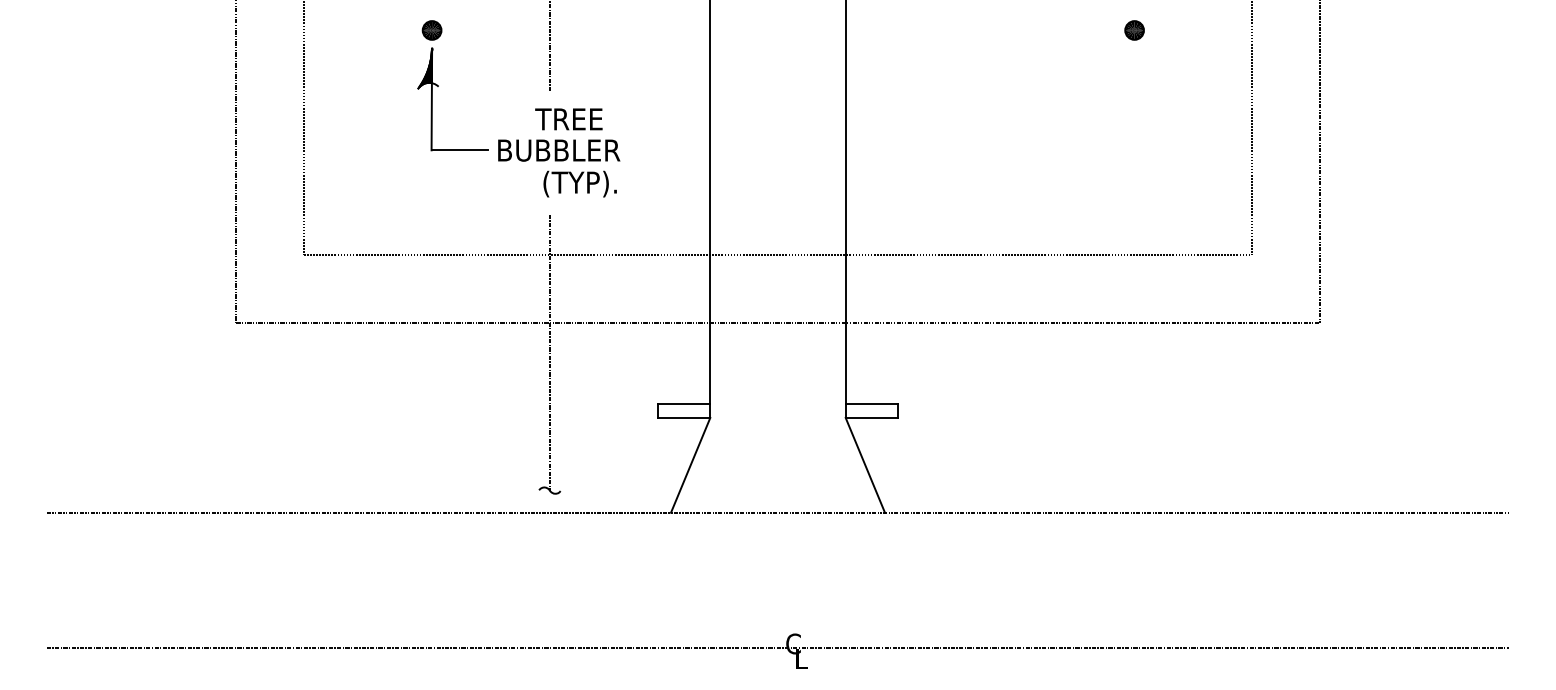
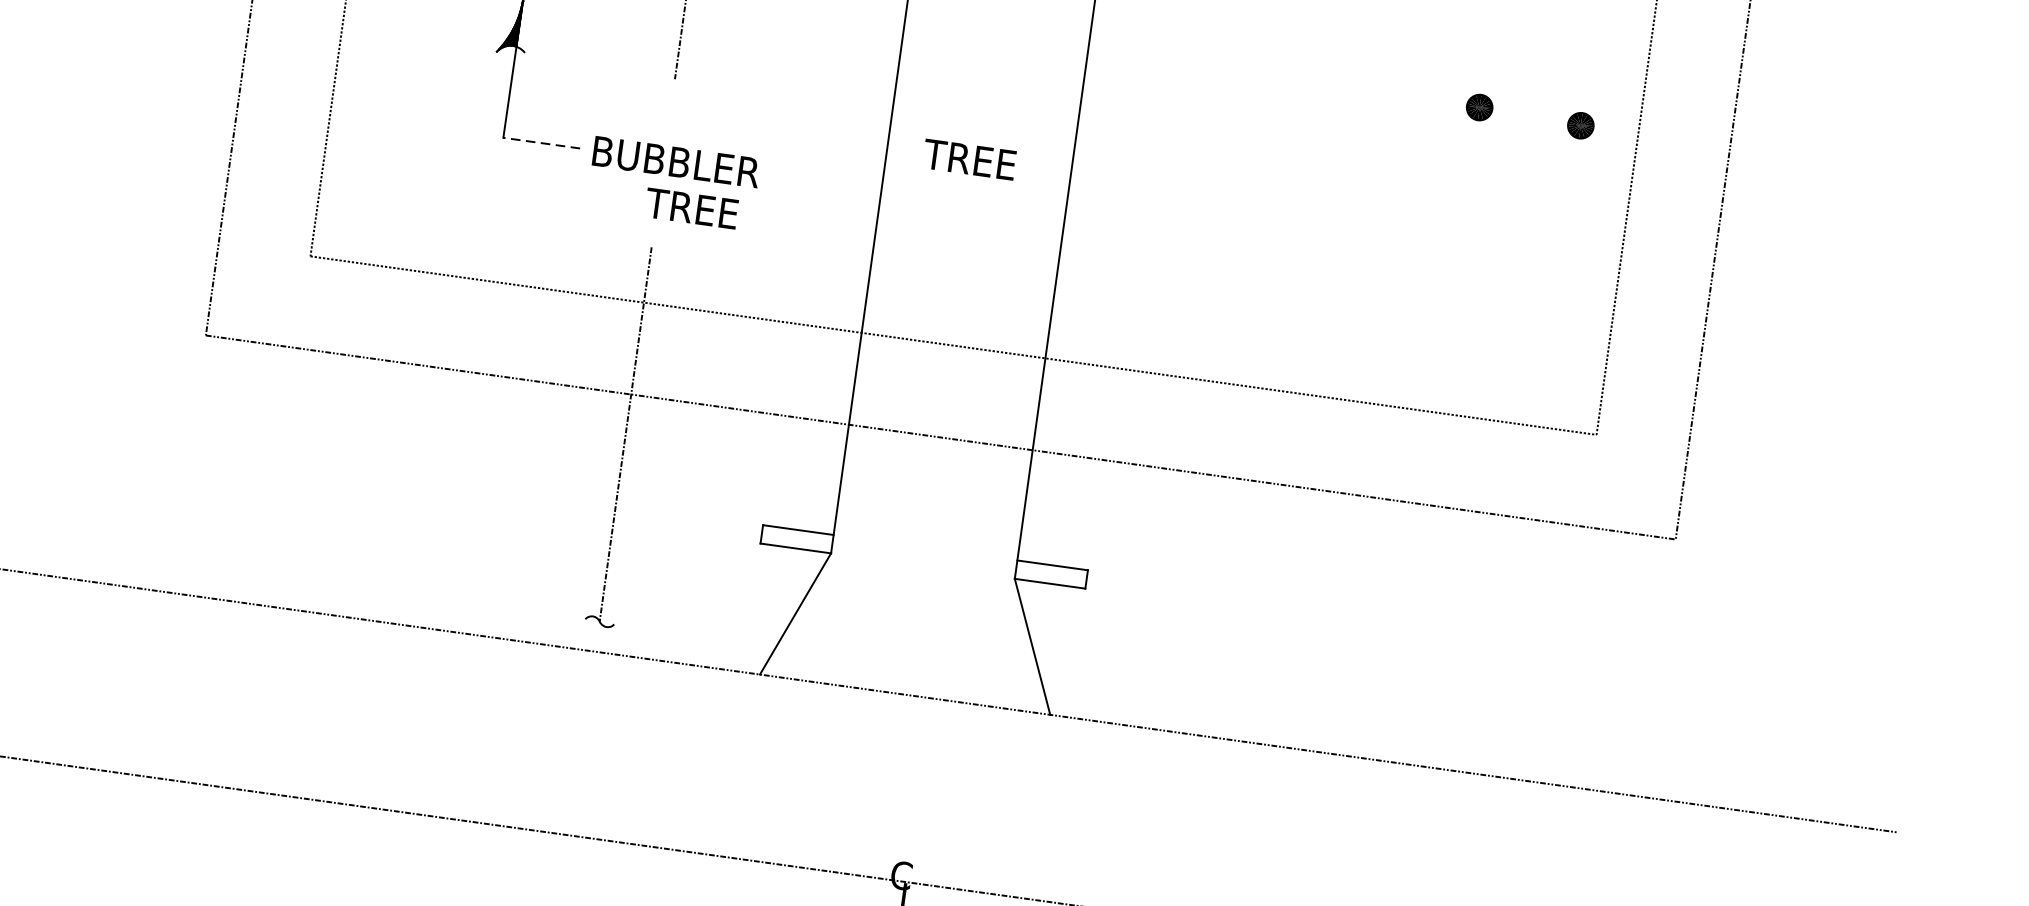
part: (1209, 33) -> (1580, 125), added
text: (568, 119) -> (968, 159), moved
line: (459, 150) -> (541, 143), solid -> dashed
text: (578, 183) -> (696, 210), (TYP). -> TREE

